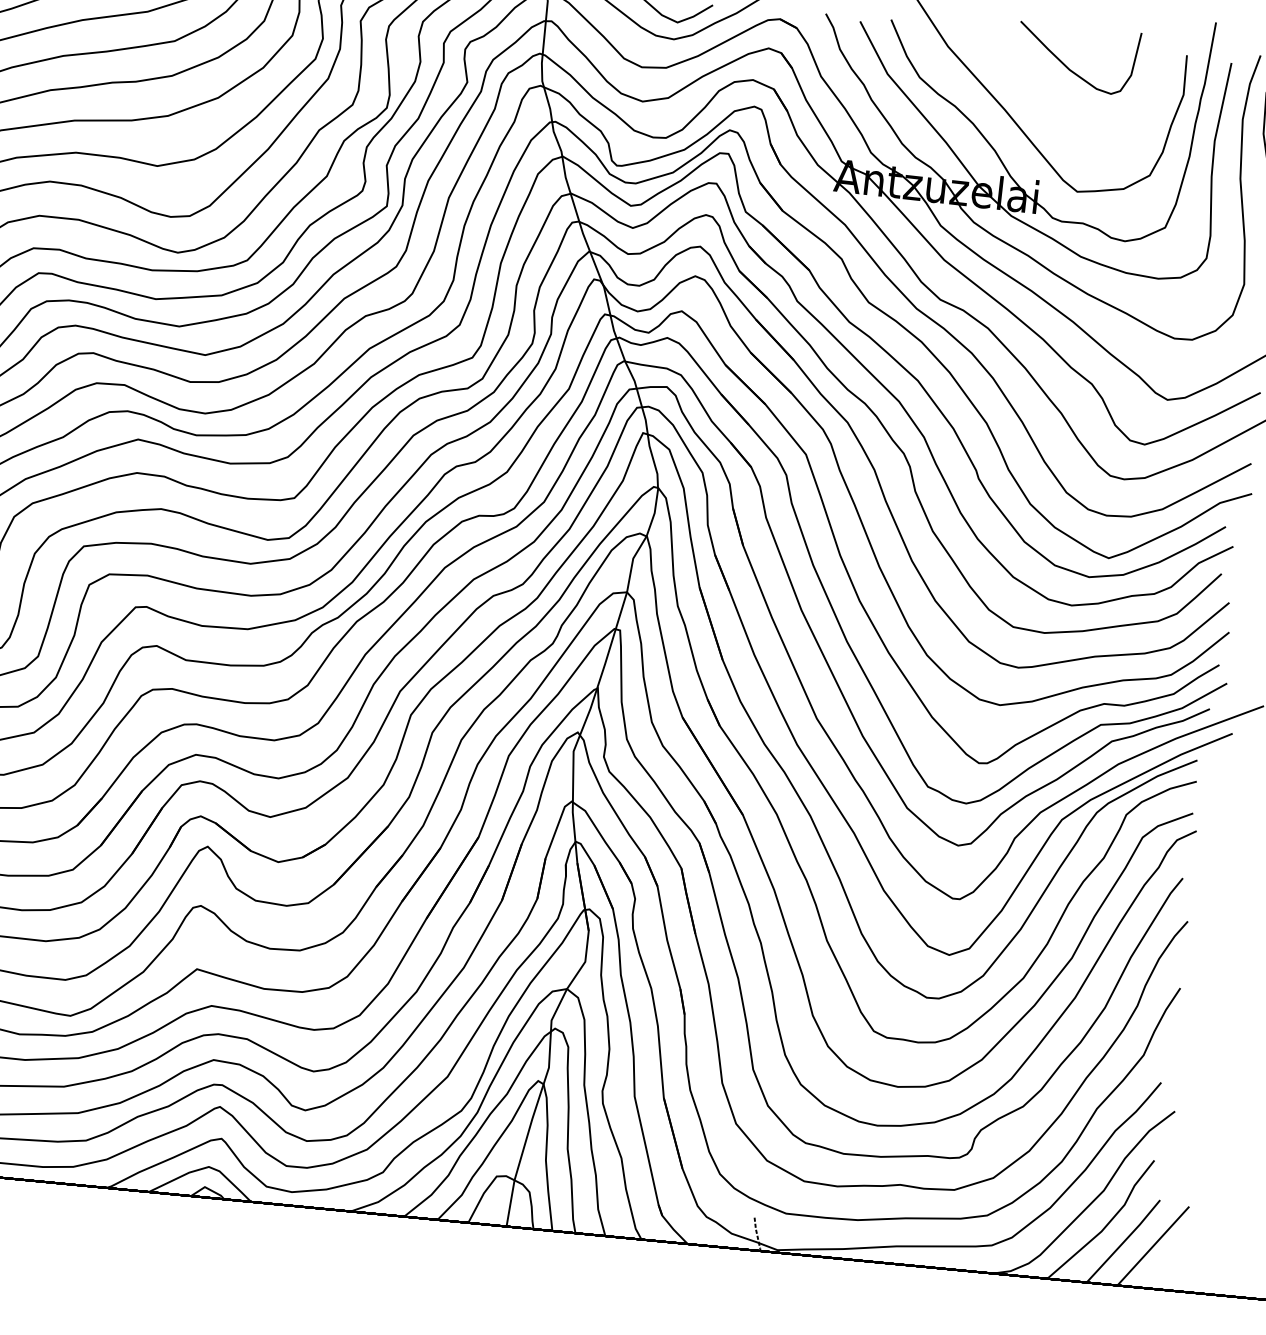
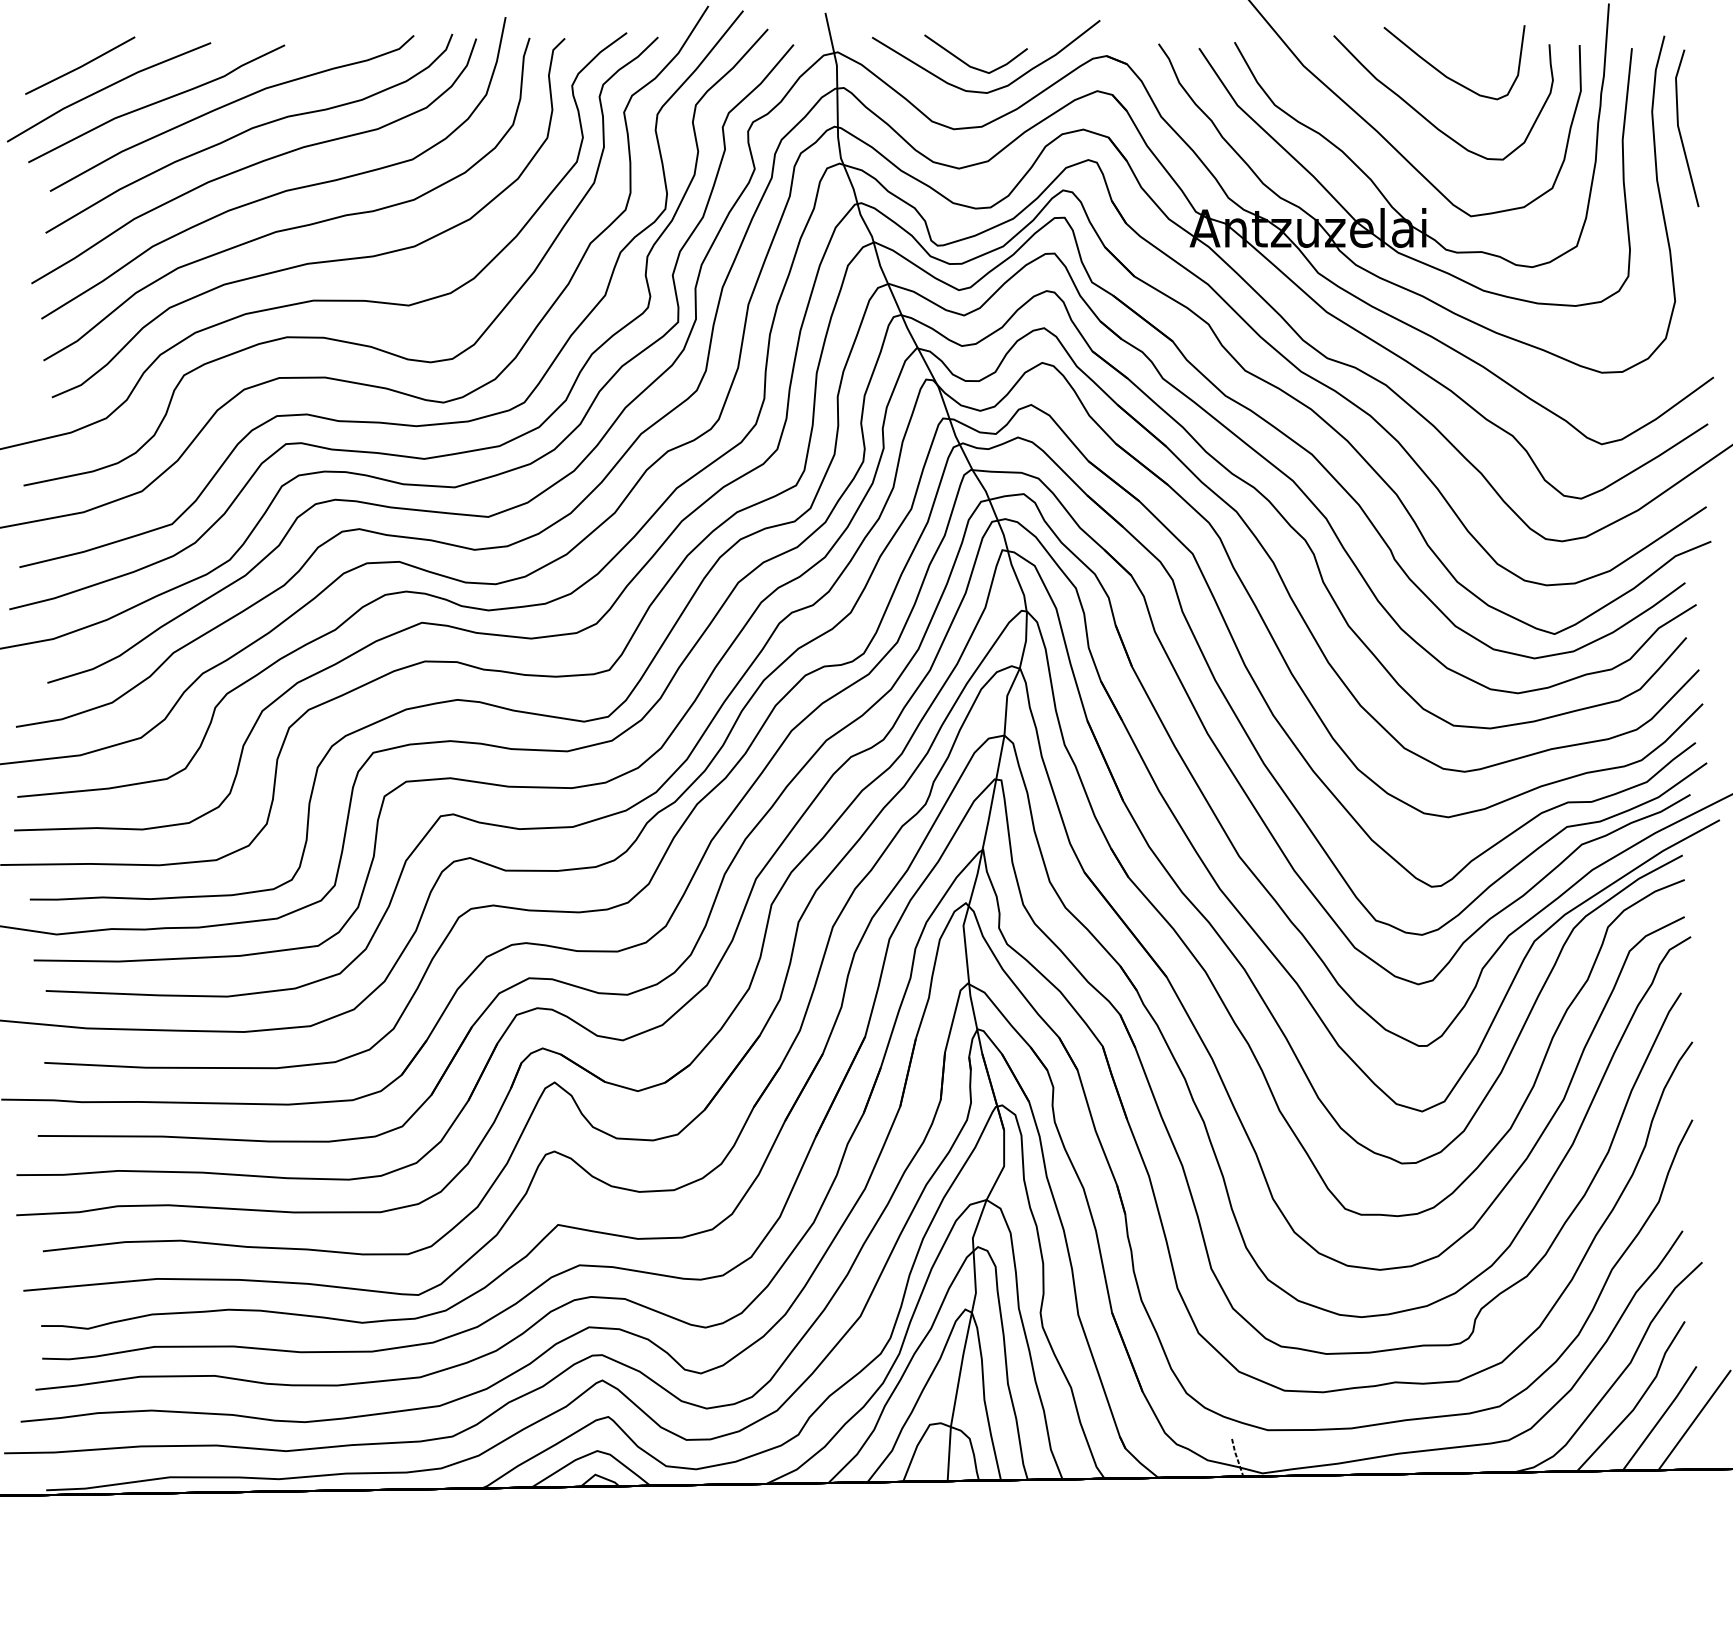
part: (1050, 104) -> (1428, 119), added

